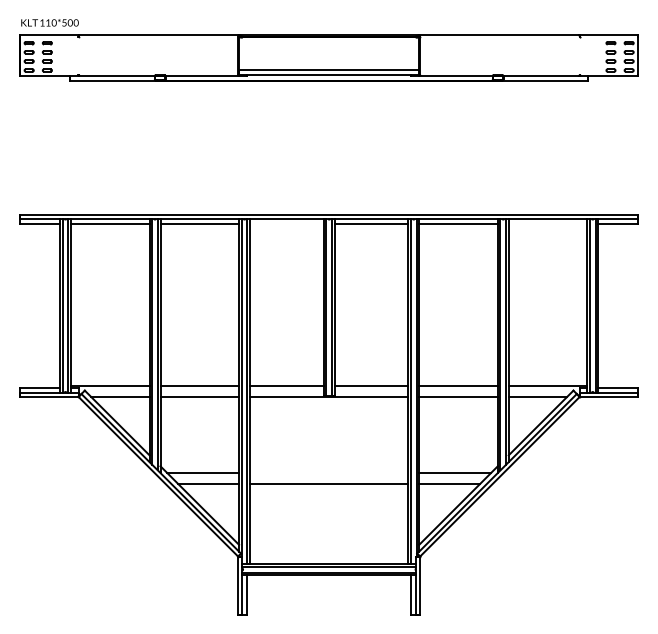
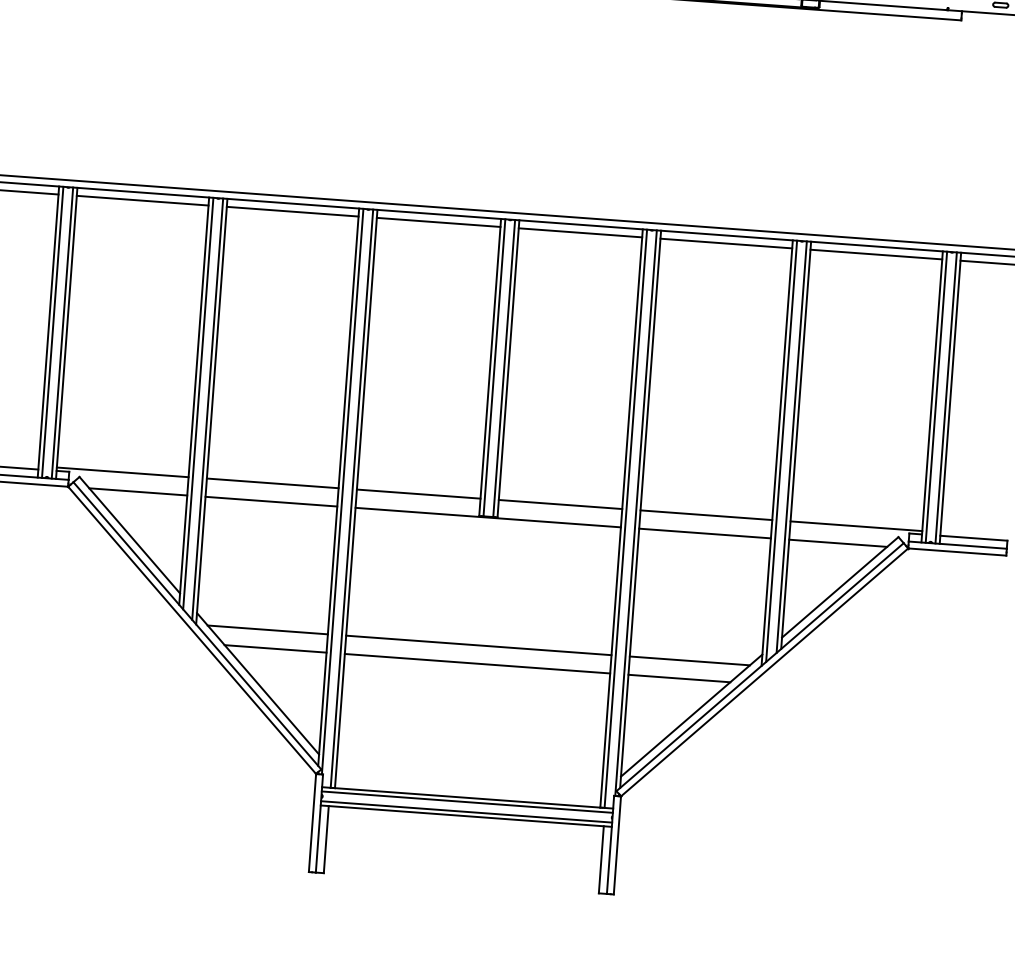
line: (286, 223) -> (438, 221), added
line: (547, 223) -> (875, 253), added
line: (329, 473) -> (479, 645), added

